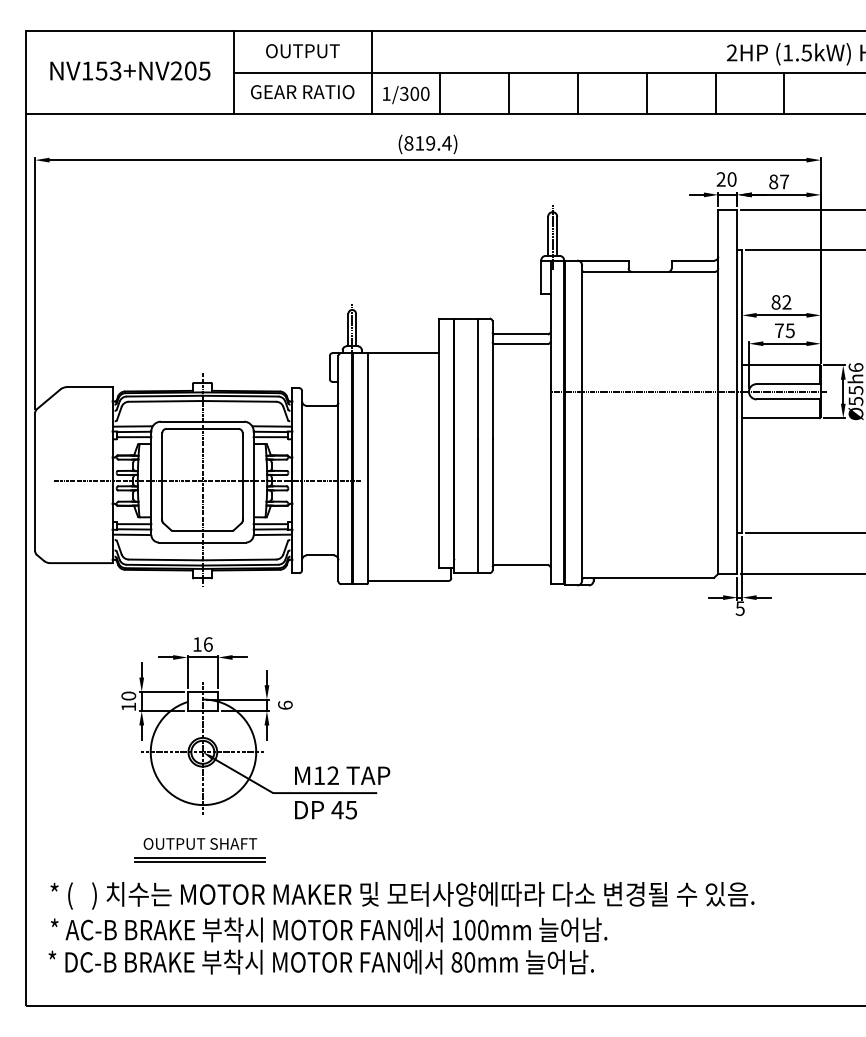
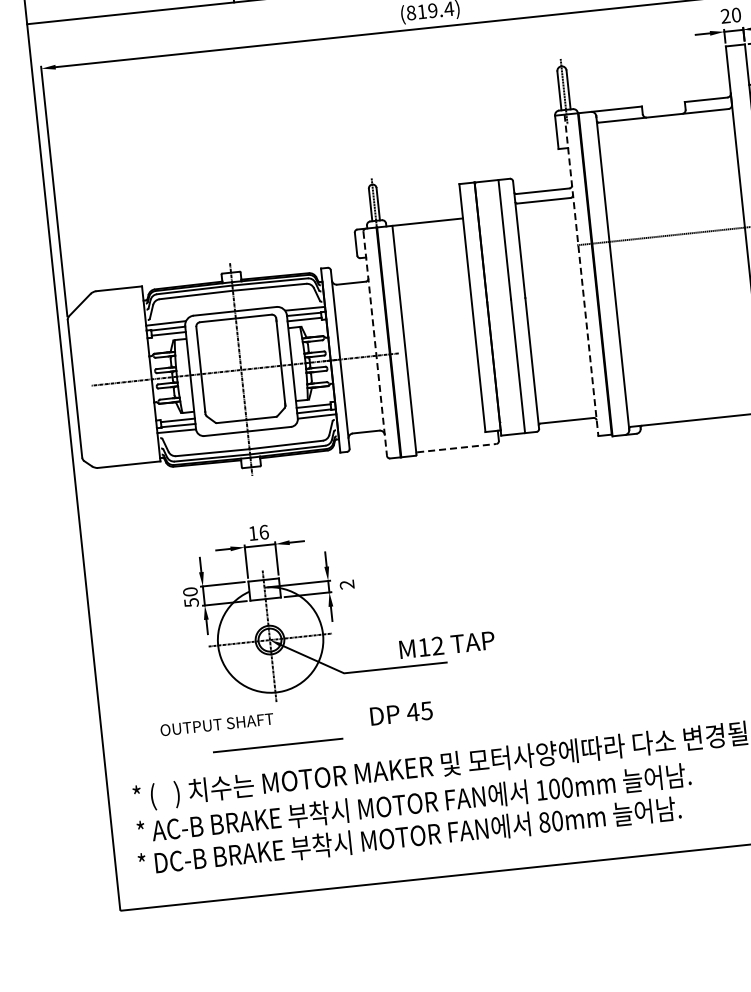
line: (550, 422) -> (581, 275), solid -> dashed
line: (338, 468) -> (375, 343), solid -> dashed
line: (408, 580) -> (456, 447), solid -> dashed
text: (285, 704) -> (347, 583), 6 -> 2
text: (128, 706) -> (191, 602), 10 -> 50
text: (342, 775) -> (447, 644), moved
text: (325, 810) -> (401, 713), moved
text: (200, 843) -> (217, 724), moved
line: (199, 861) -> (278, 749), removed

